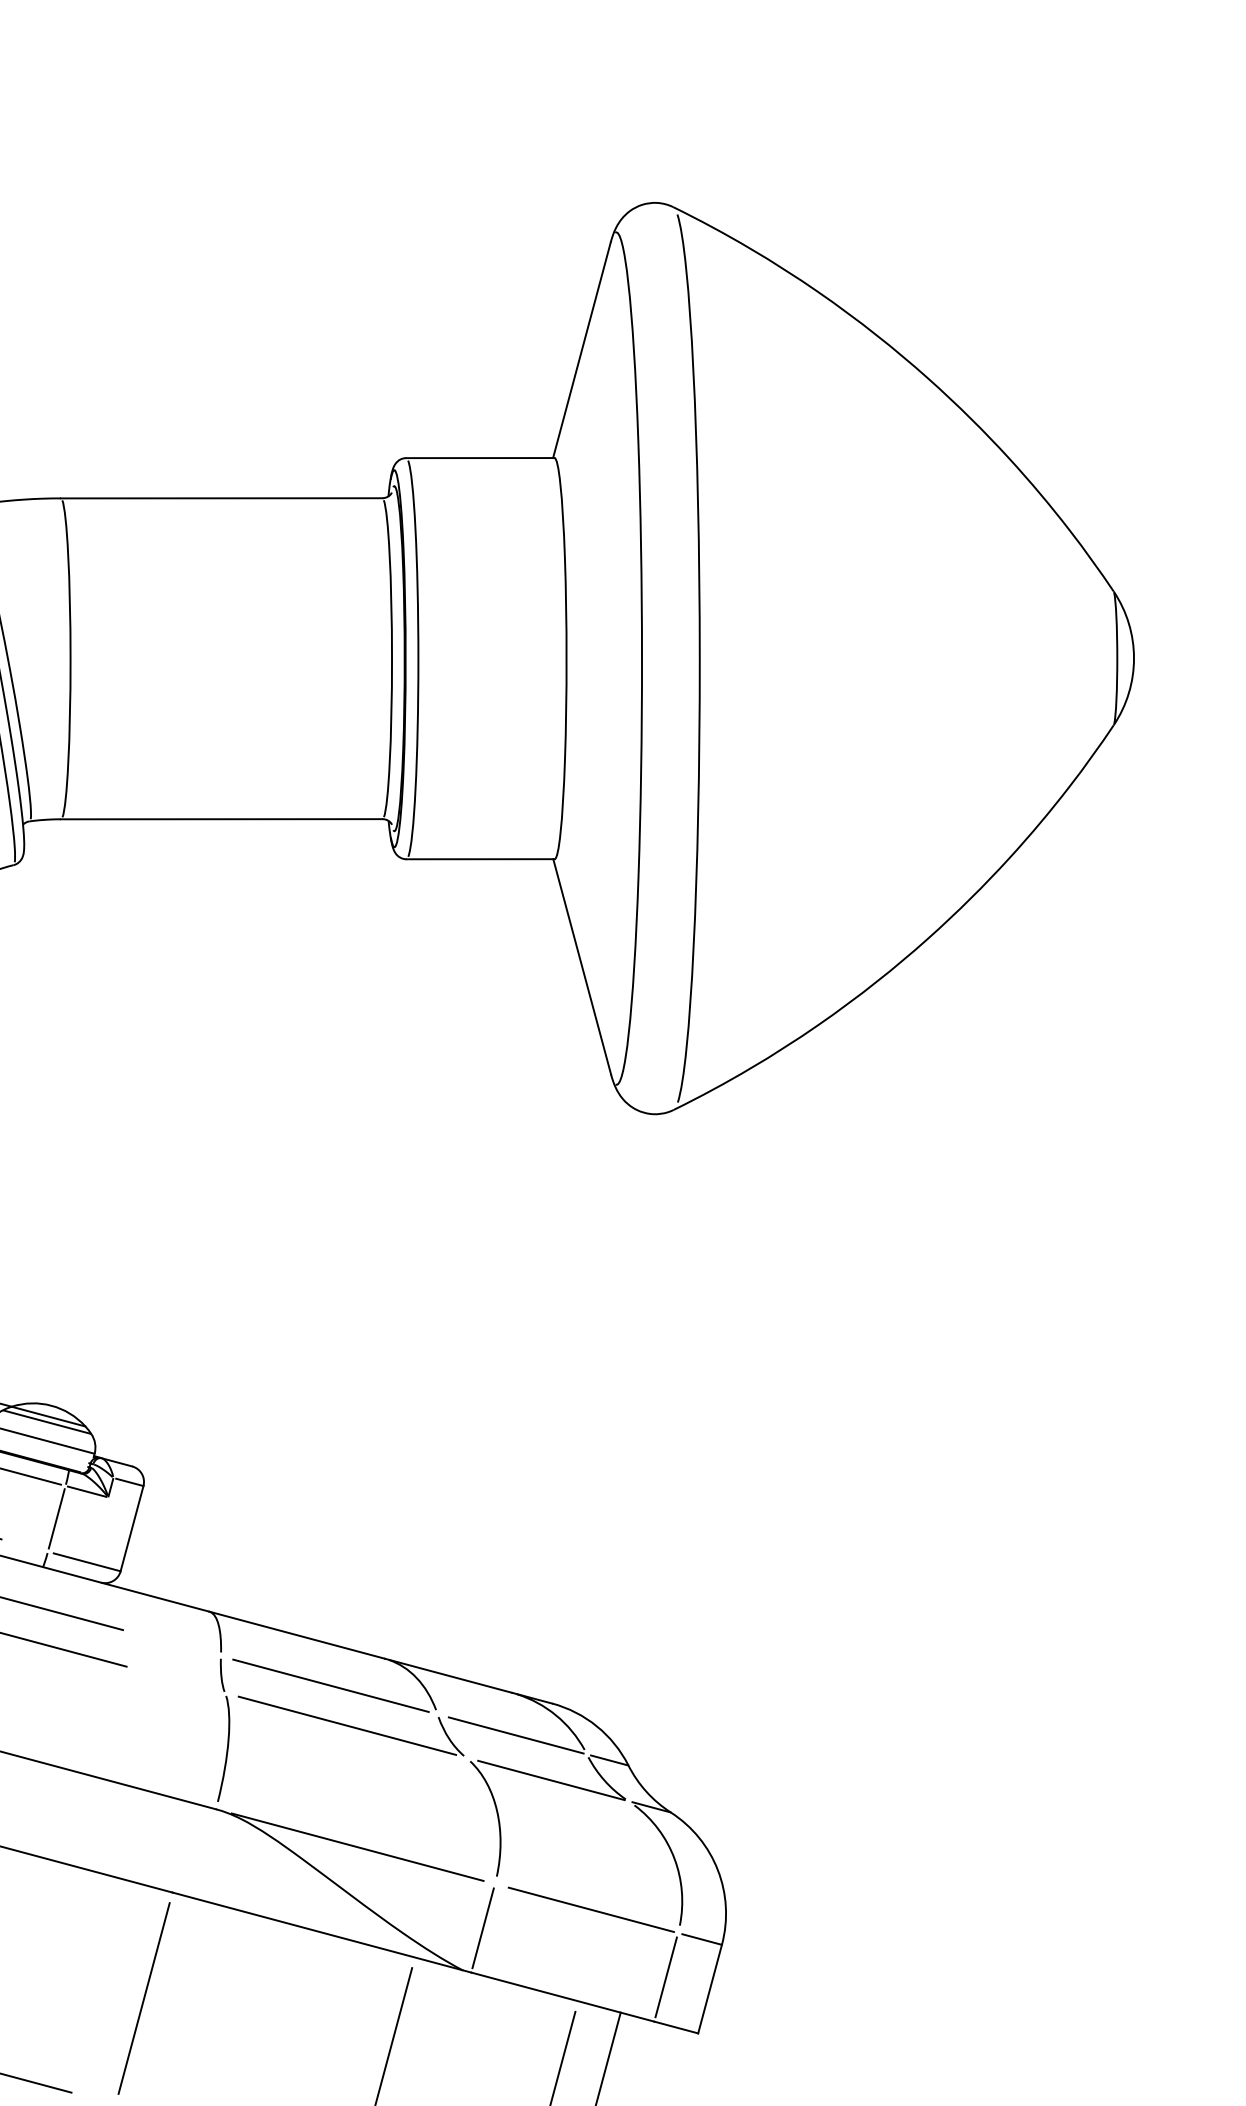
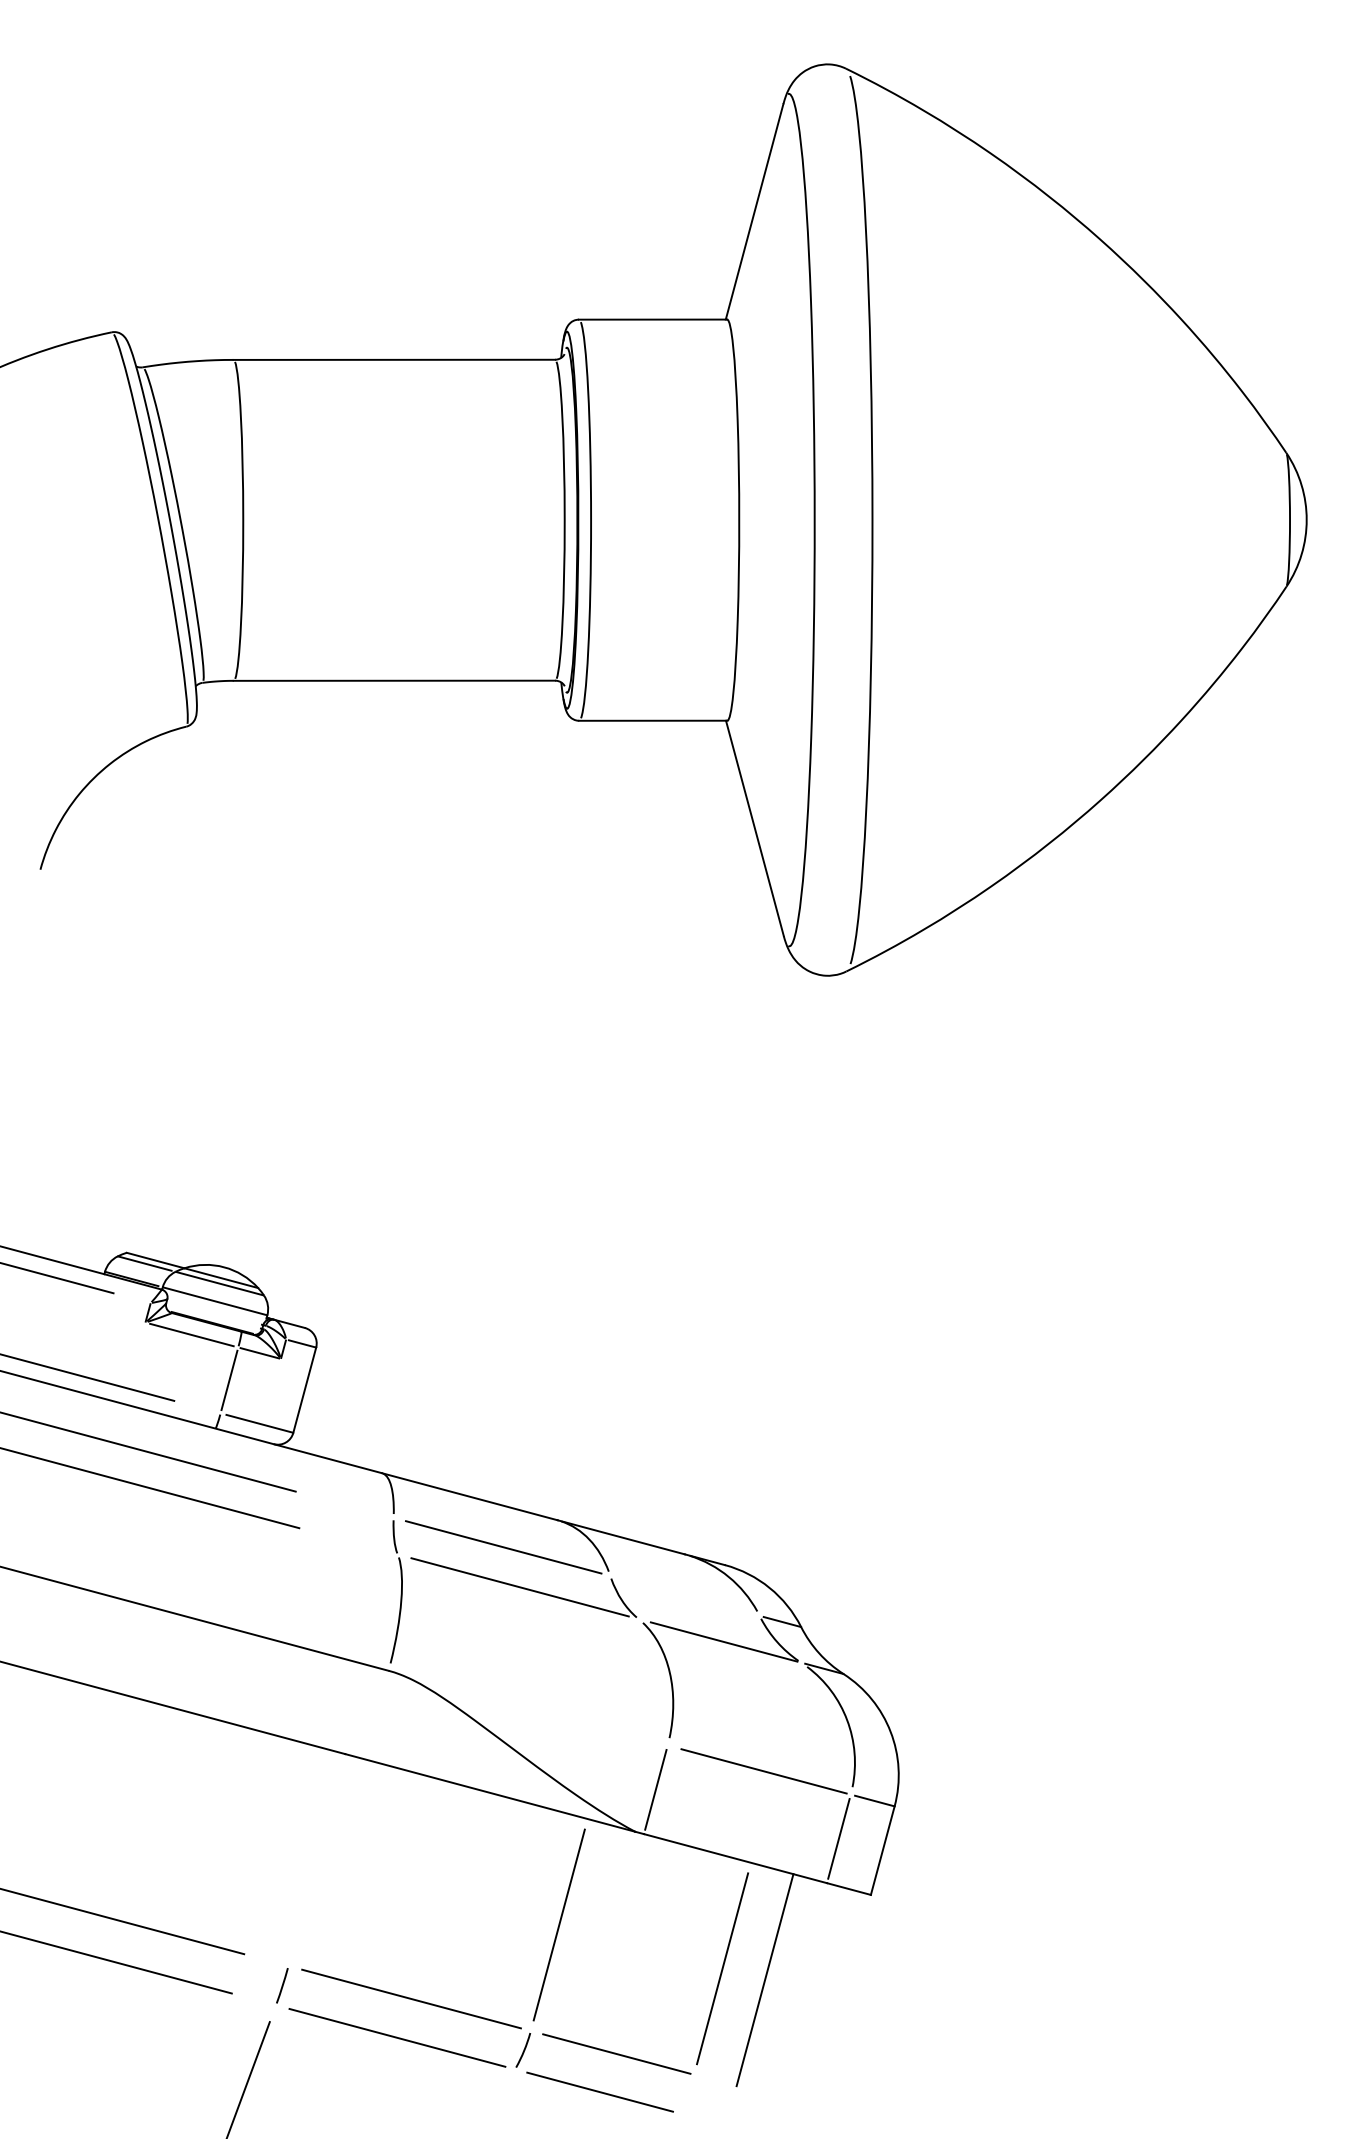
line: (515, 1734) -> (688, 1596), removed
line: (357, 1846) -> (530, 1708), removed
line: (143, 1997) -> (316, 1859), removed

